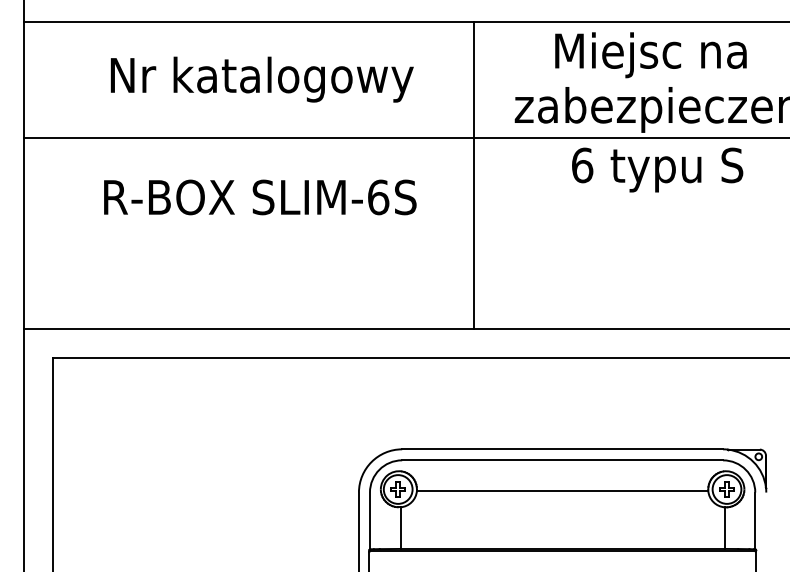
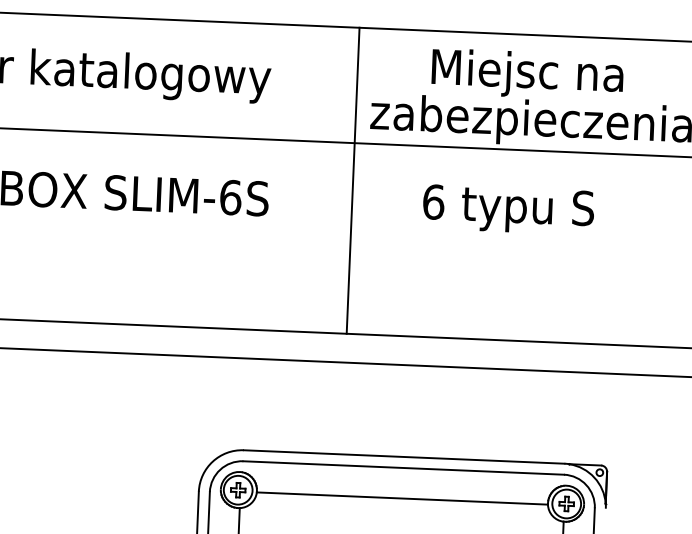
text: (650, 55) -> (527, 74), moved
text: (657, 169) -> (508, 209), moved
line: (474, 175) -> (353, 180), moved

